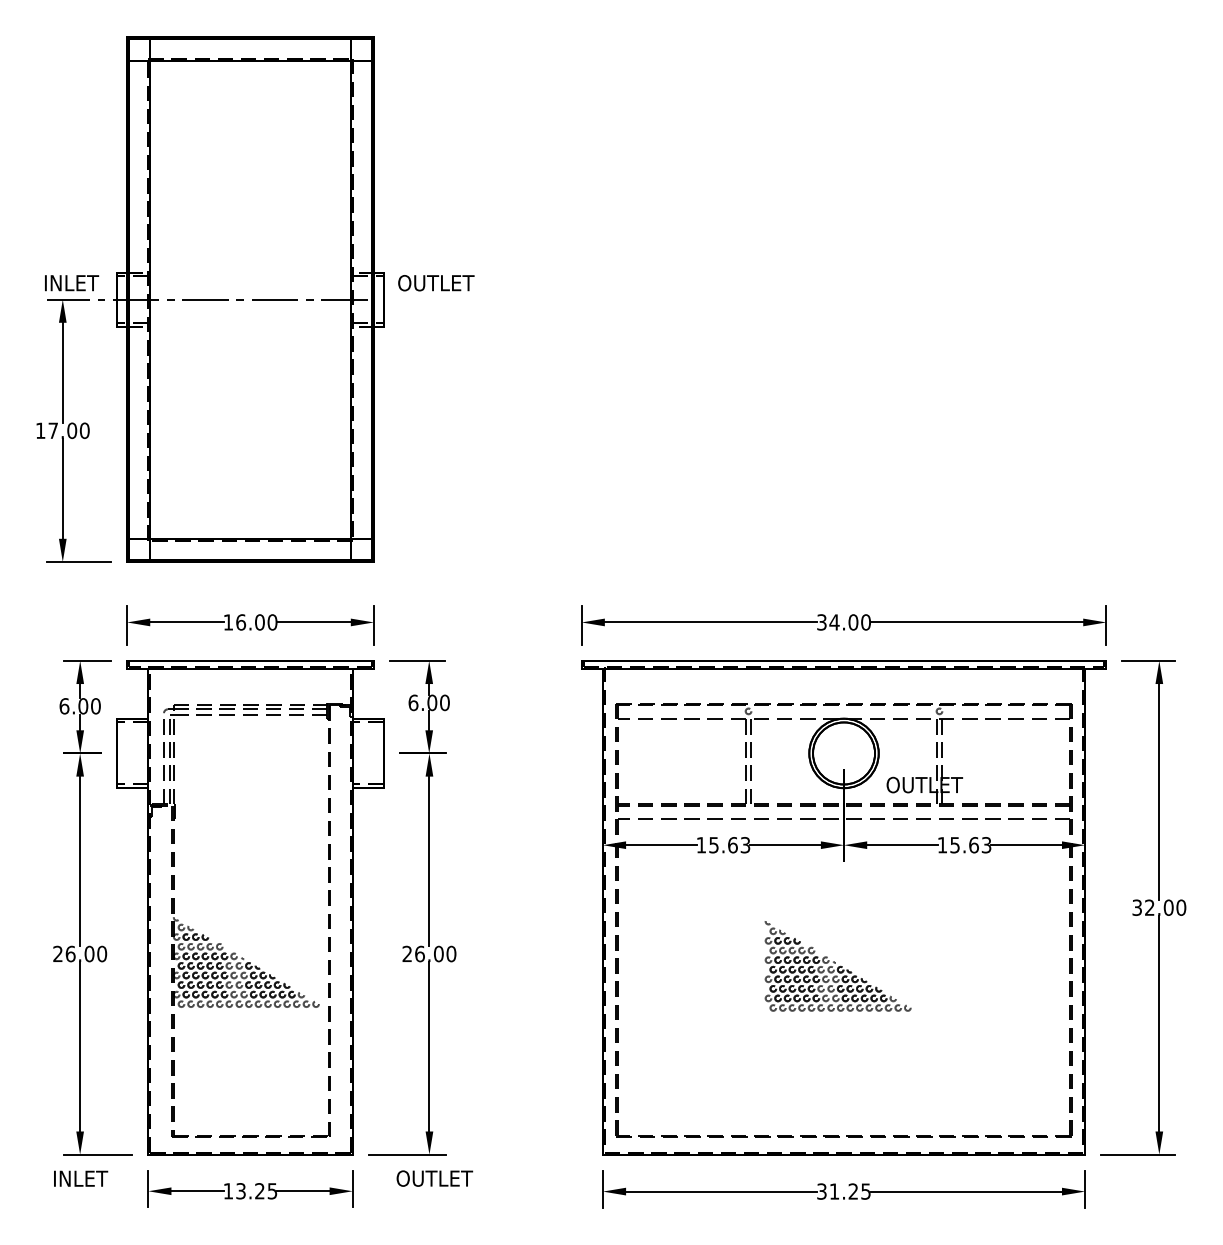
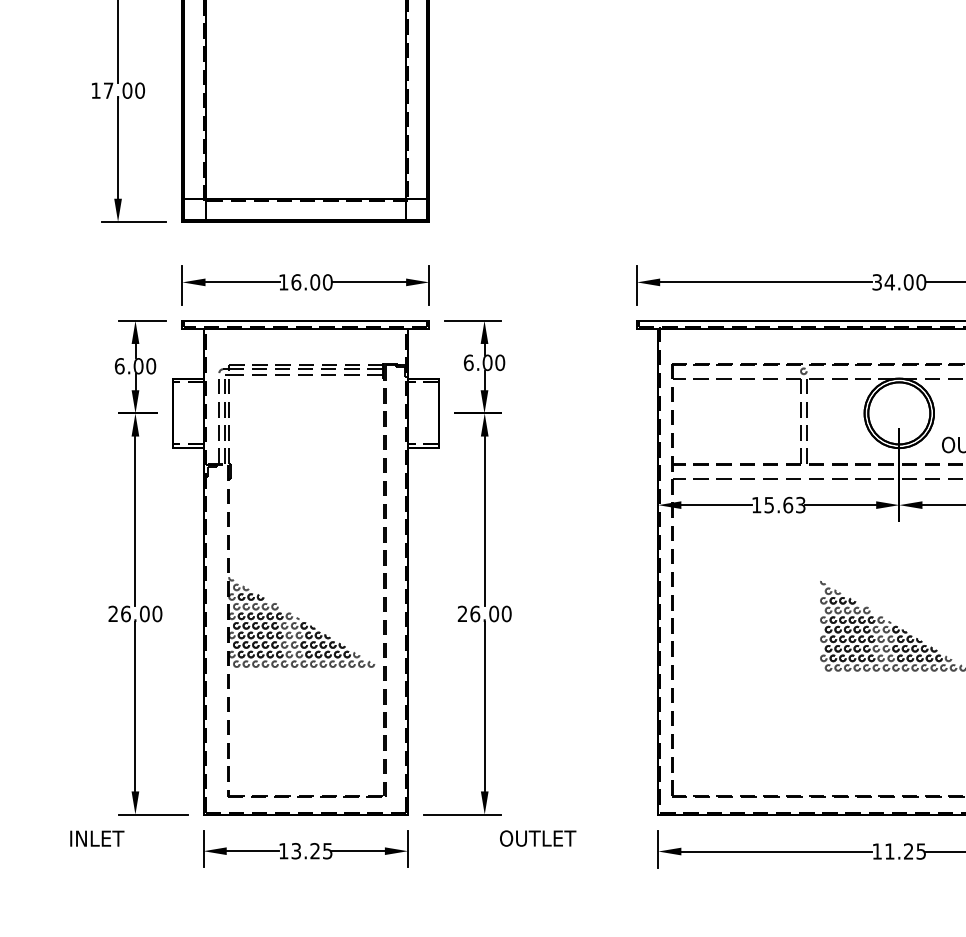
text: (81, 1178) -> (97, 838), moved
text: (434, 1178) -> (537, 838), moved
text: (821, 1191) -> (876, 851), 31.25 -> 11.25

